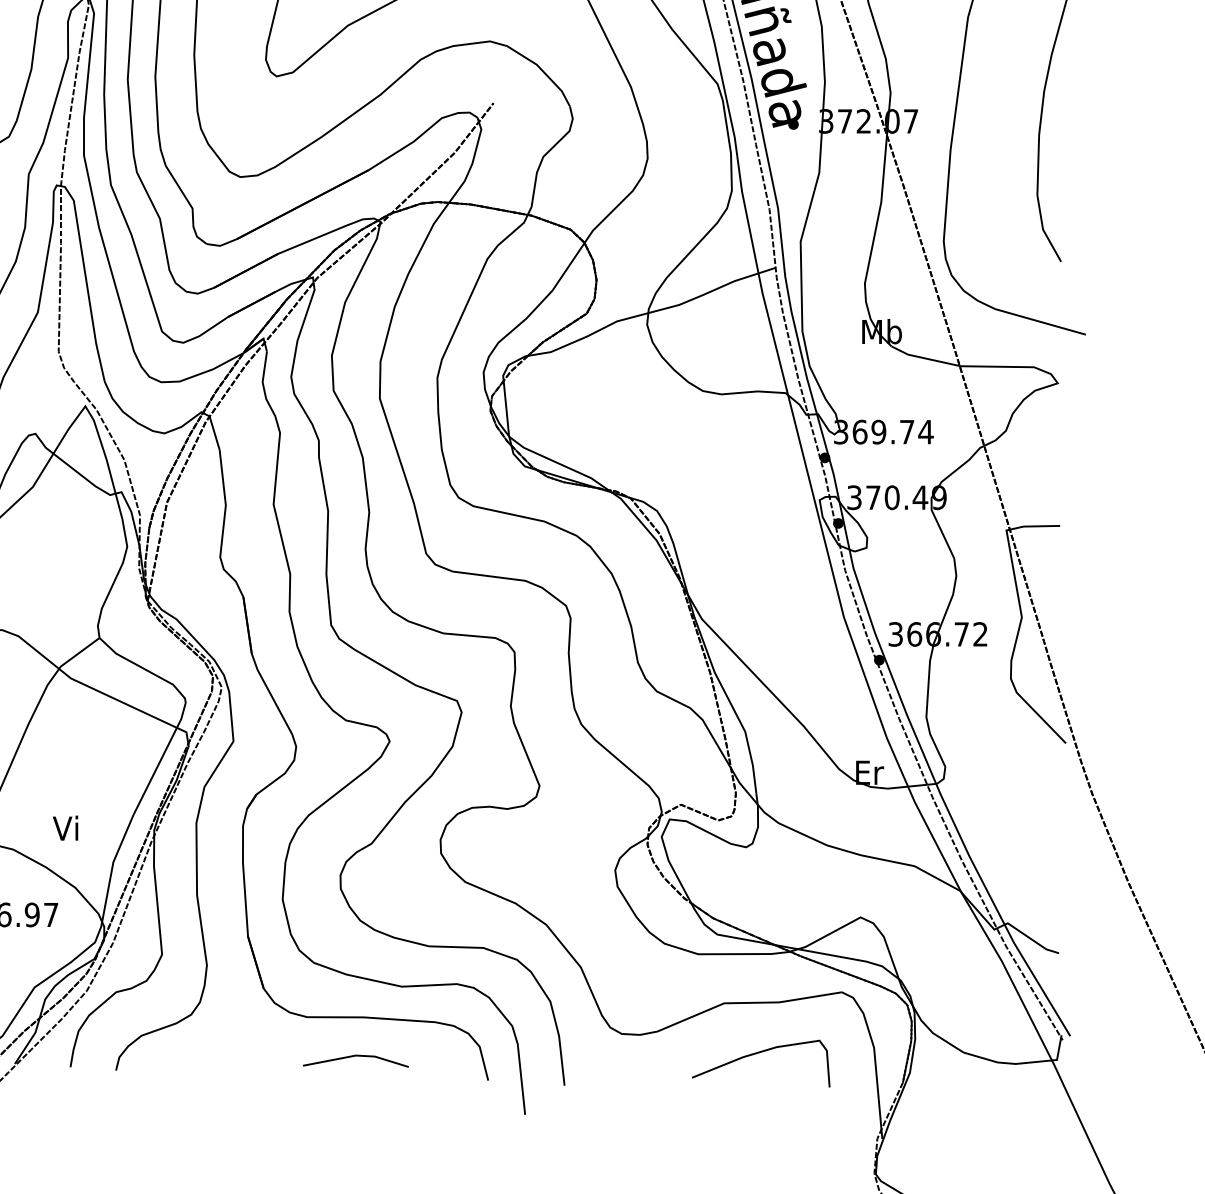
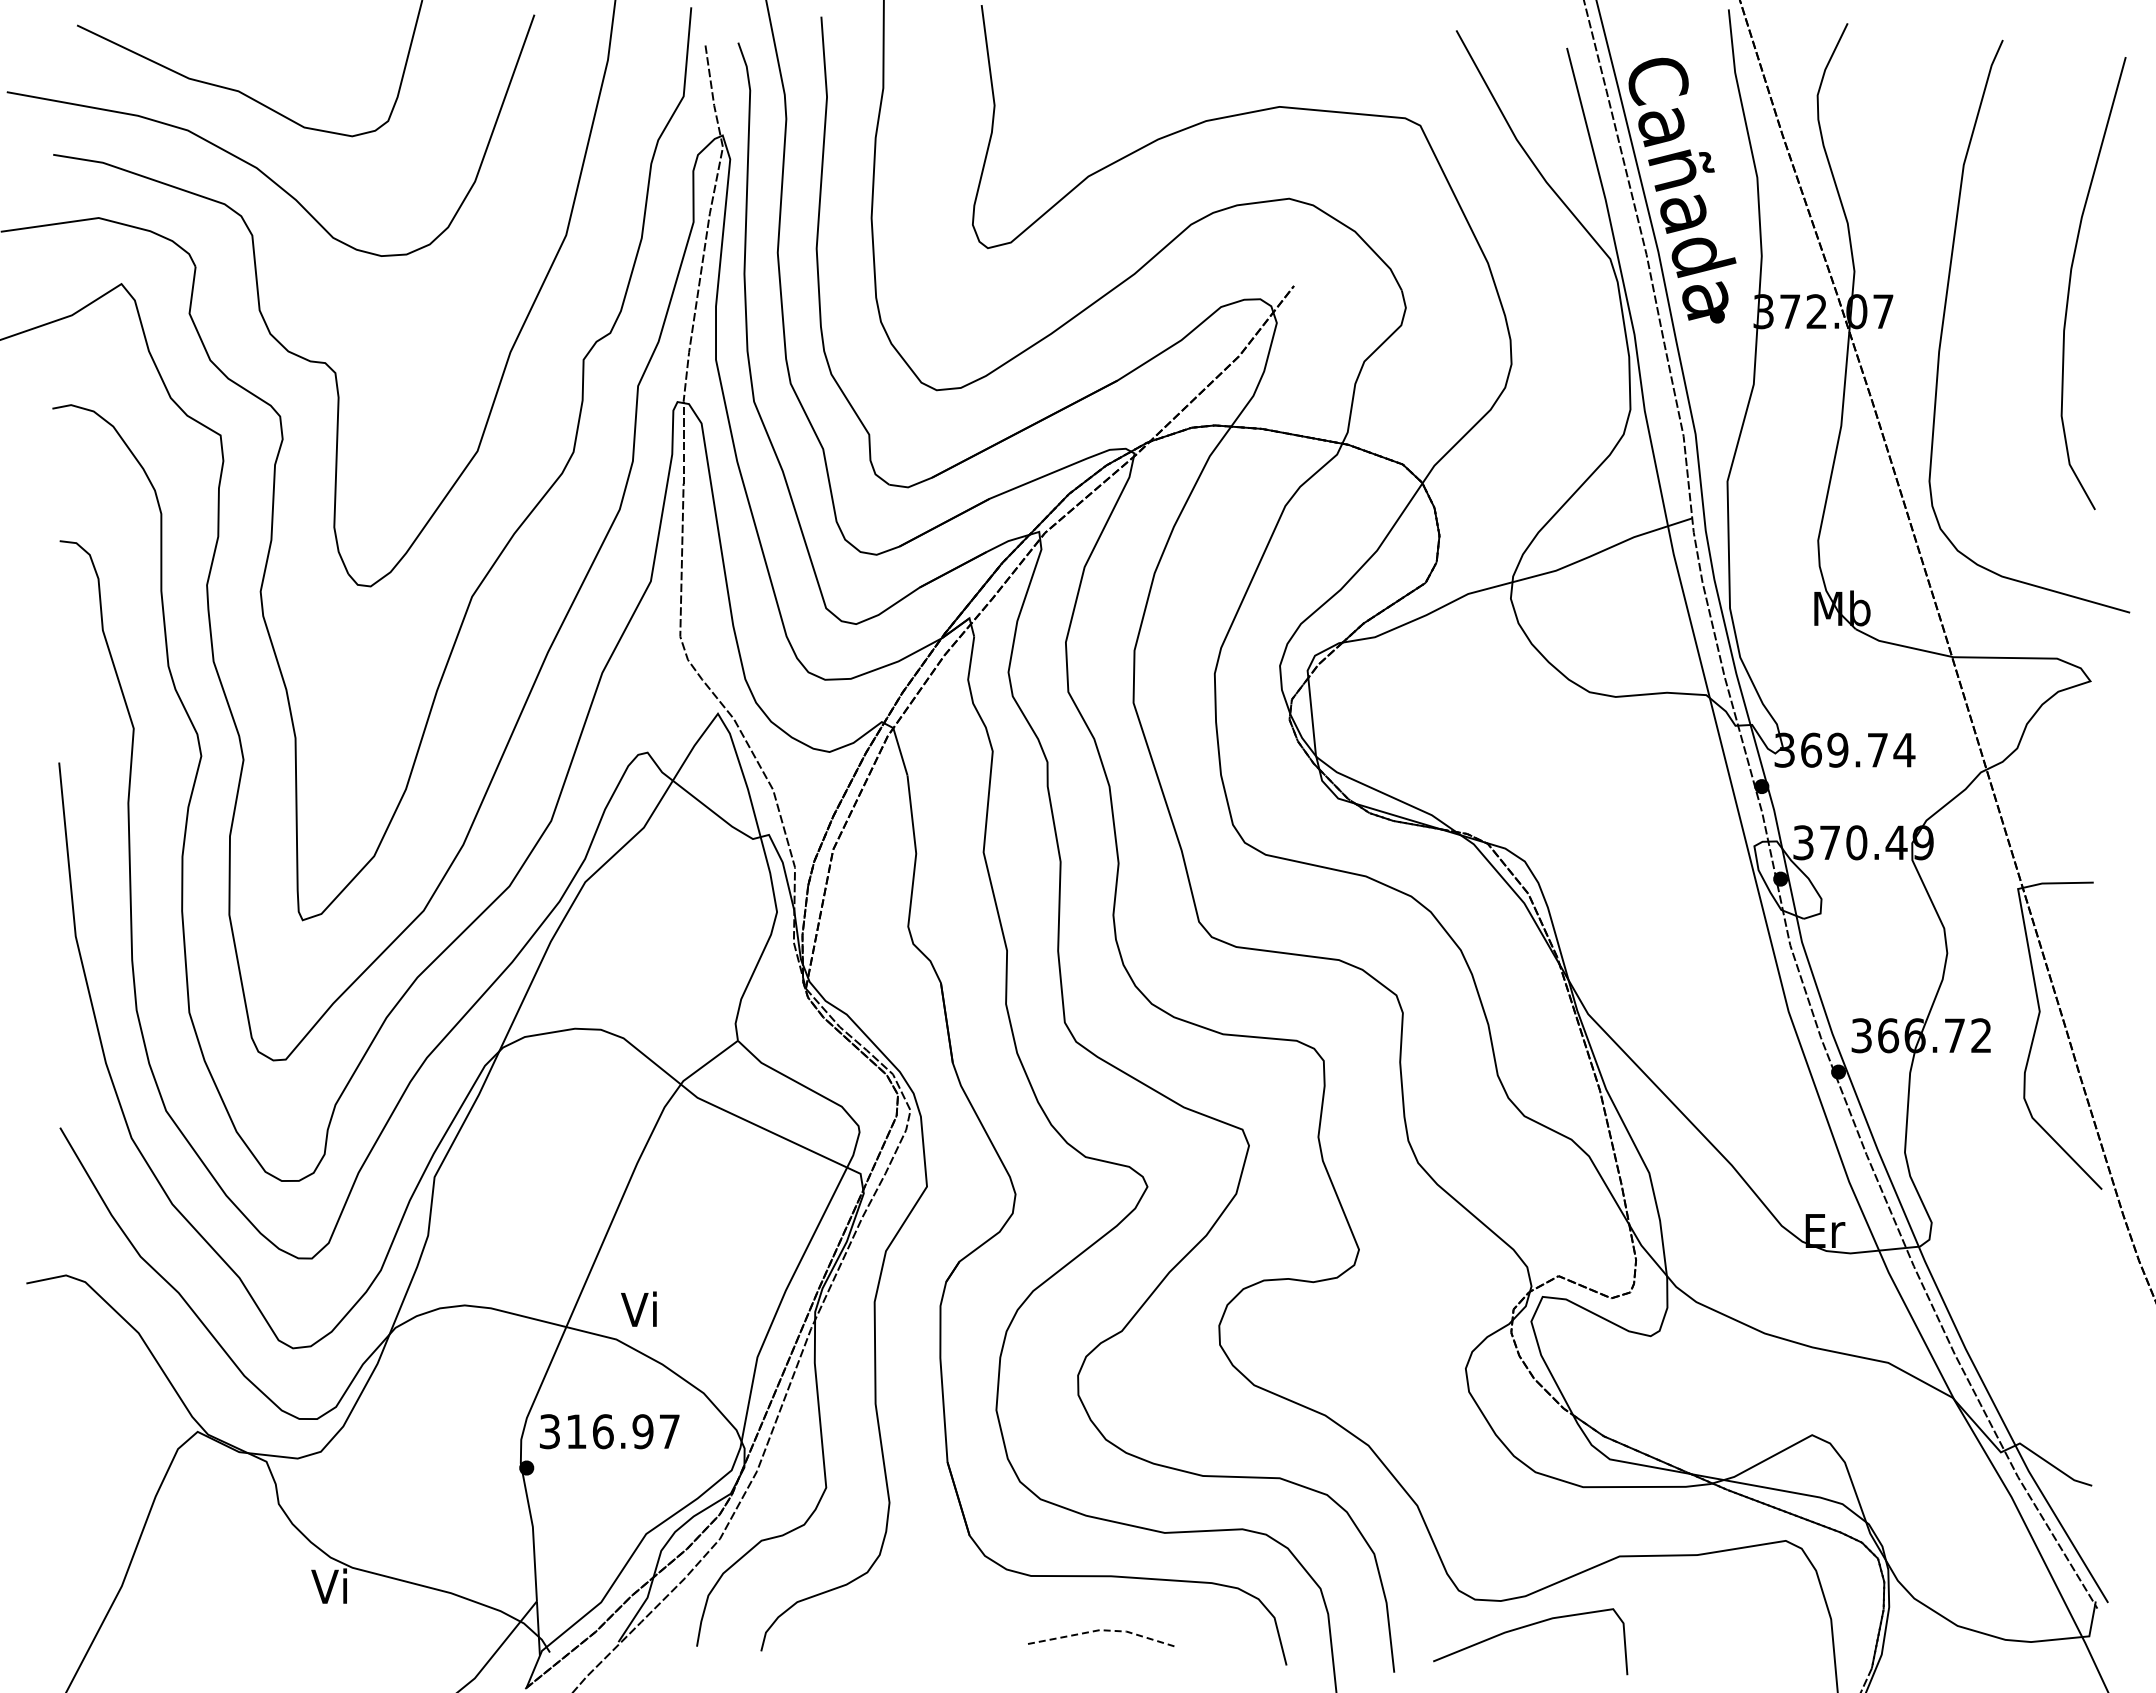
text: (65, 827) -> (638, 1308), moved
curve: (758, 1053) -> (1526, 1627), moved
line: (355, 1055) -> (1099, 1630), solid -> dashed

